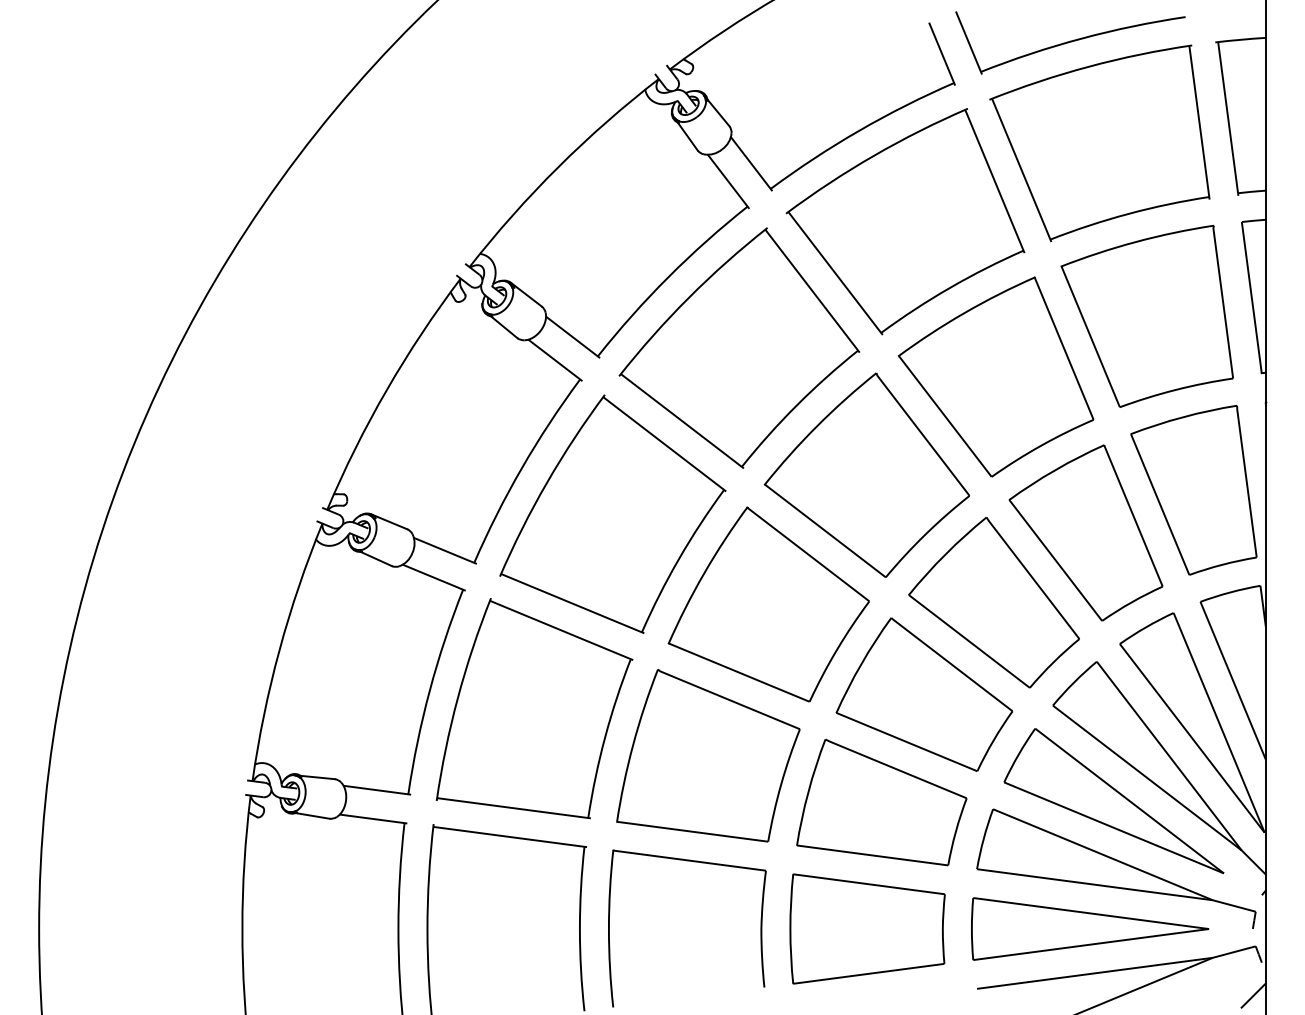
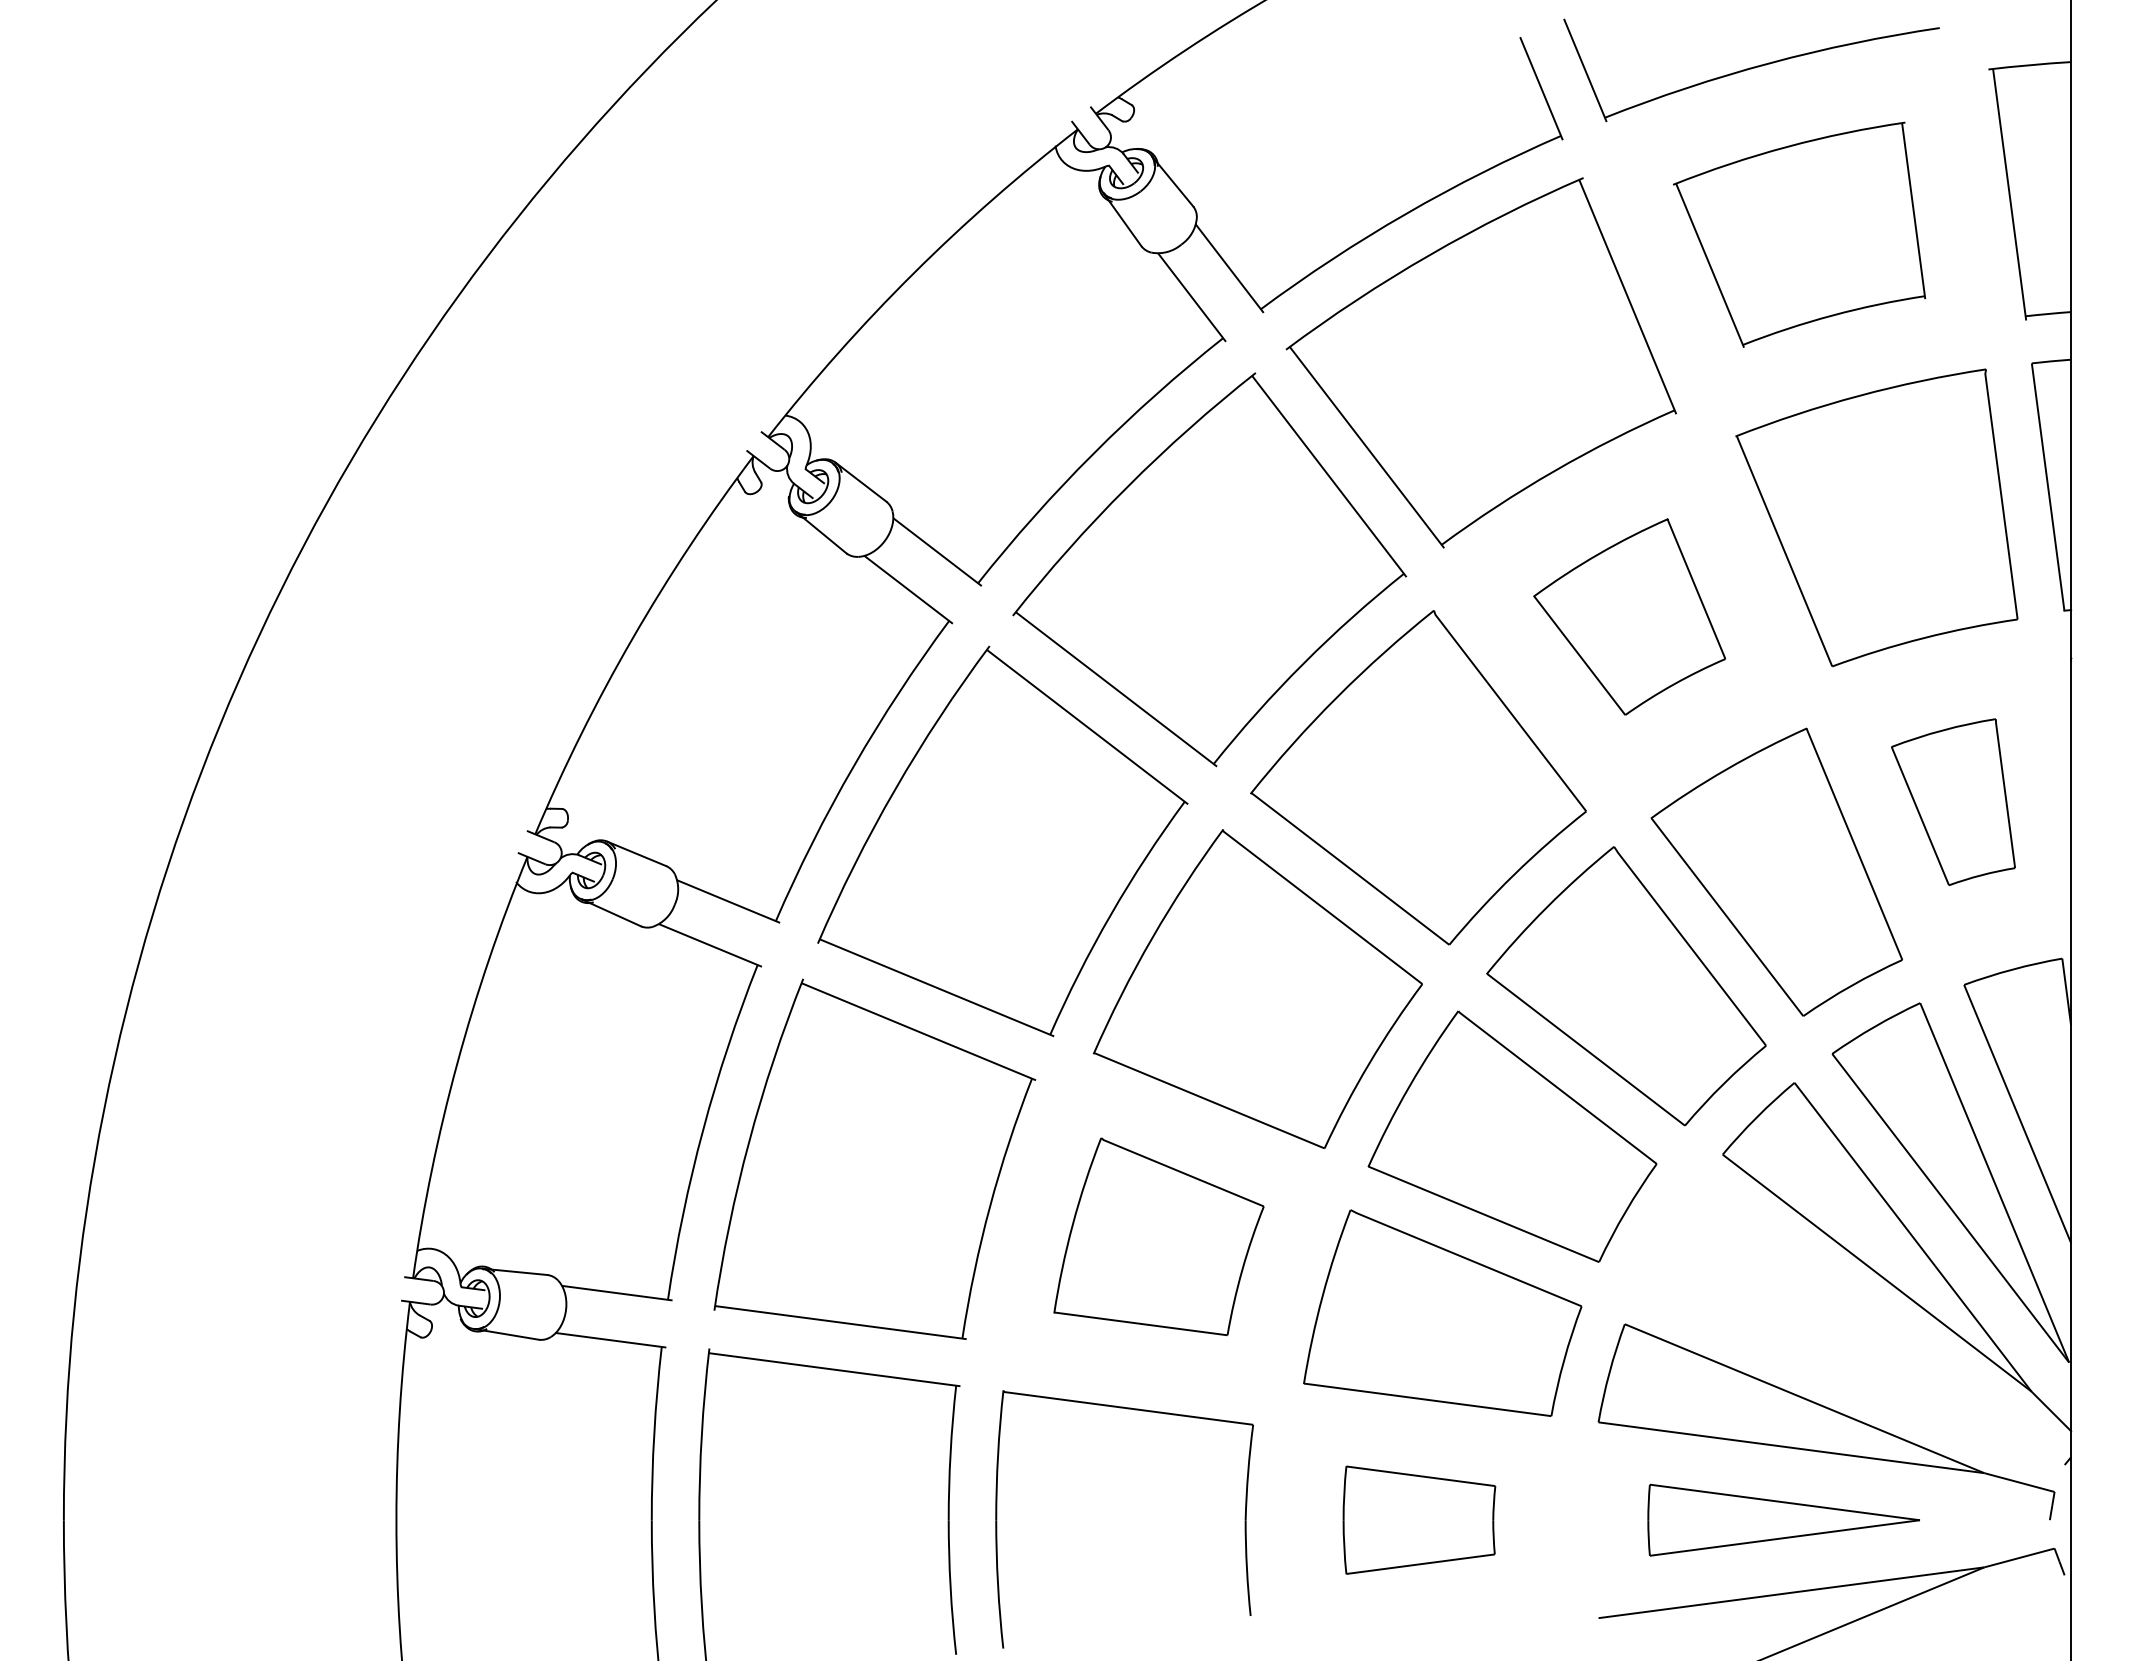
part: (1099, 143) -> (1798, 234), size x0.7
part: (995, 376) -> (1628, 616), size x0.6
part: (1193, 489) -> (1952, 801), size x0.6
part: (708, 755) -> (1159, 1236), size x0.7
part: (1113, 801) -> (1821, 1311), removed
part: (867, 928) -> (1419, 1519), size x0.6
part: (1090, 928) -> (1784, 1519), size x0.7
line: (1253, 995) -> (2050, 1629), removed

